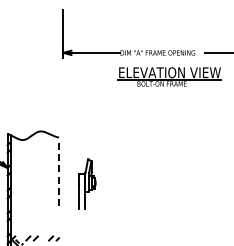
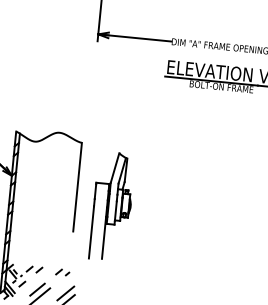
line: (58, 171) -> (76, 186), dashed -> solid
part: (87, 183) -> (112, 205), size x1.67

